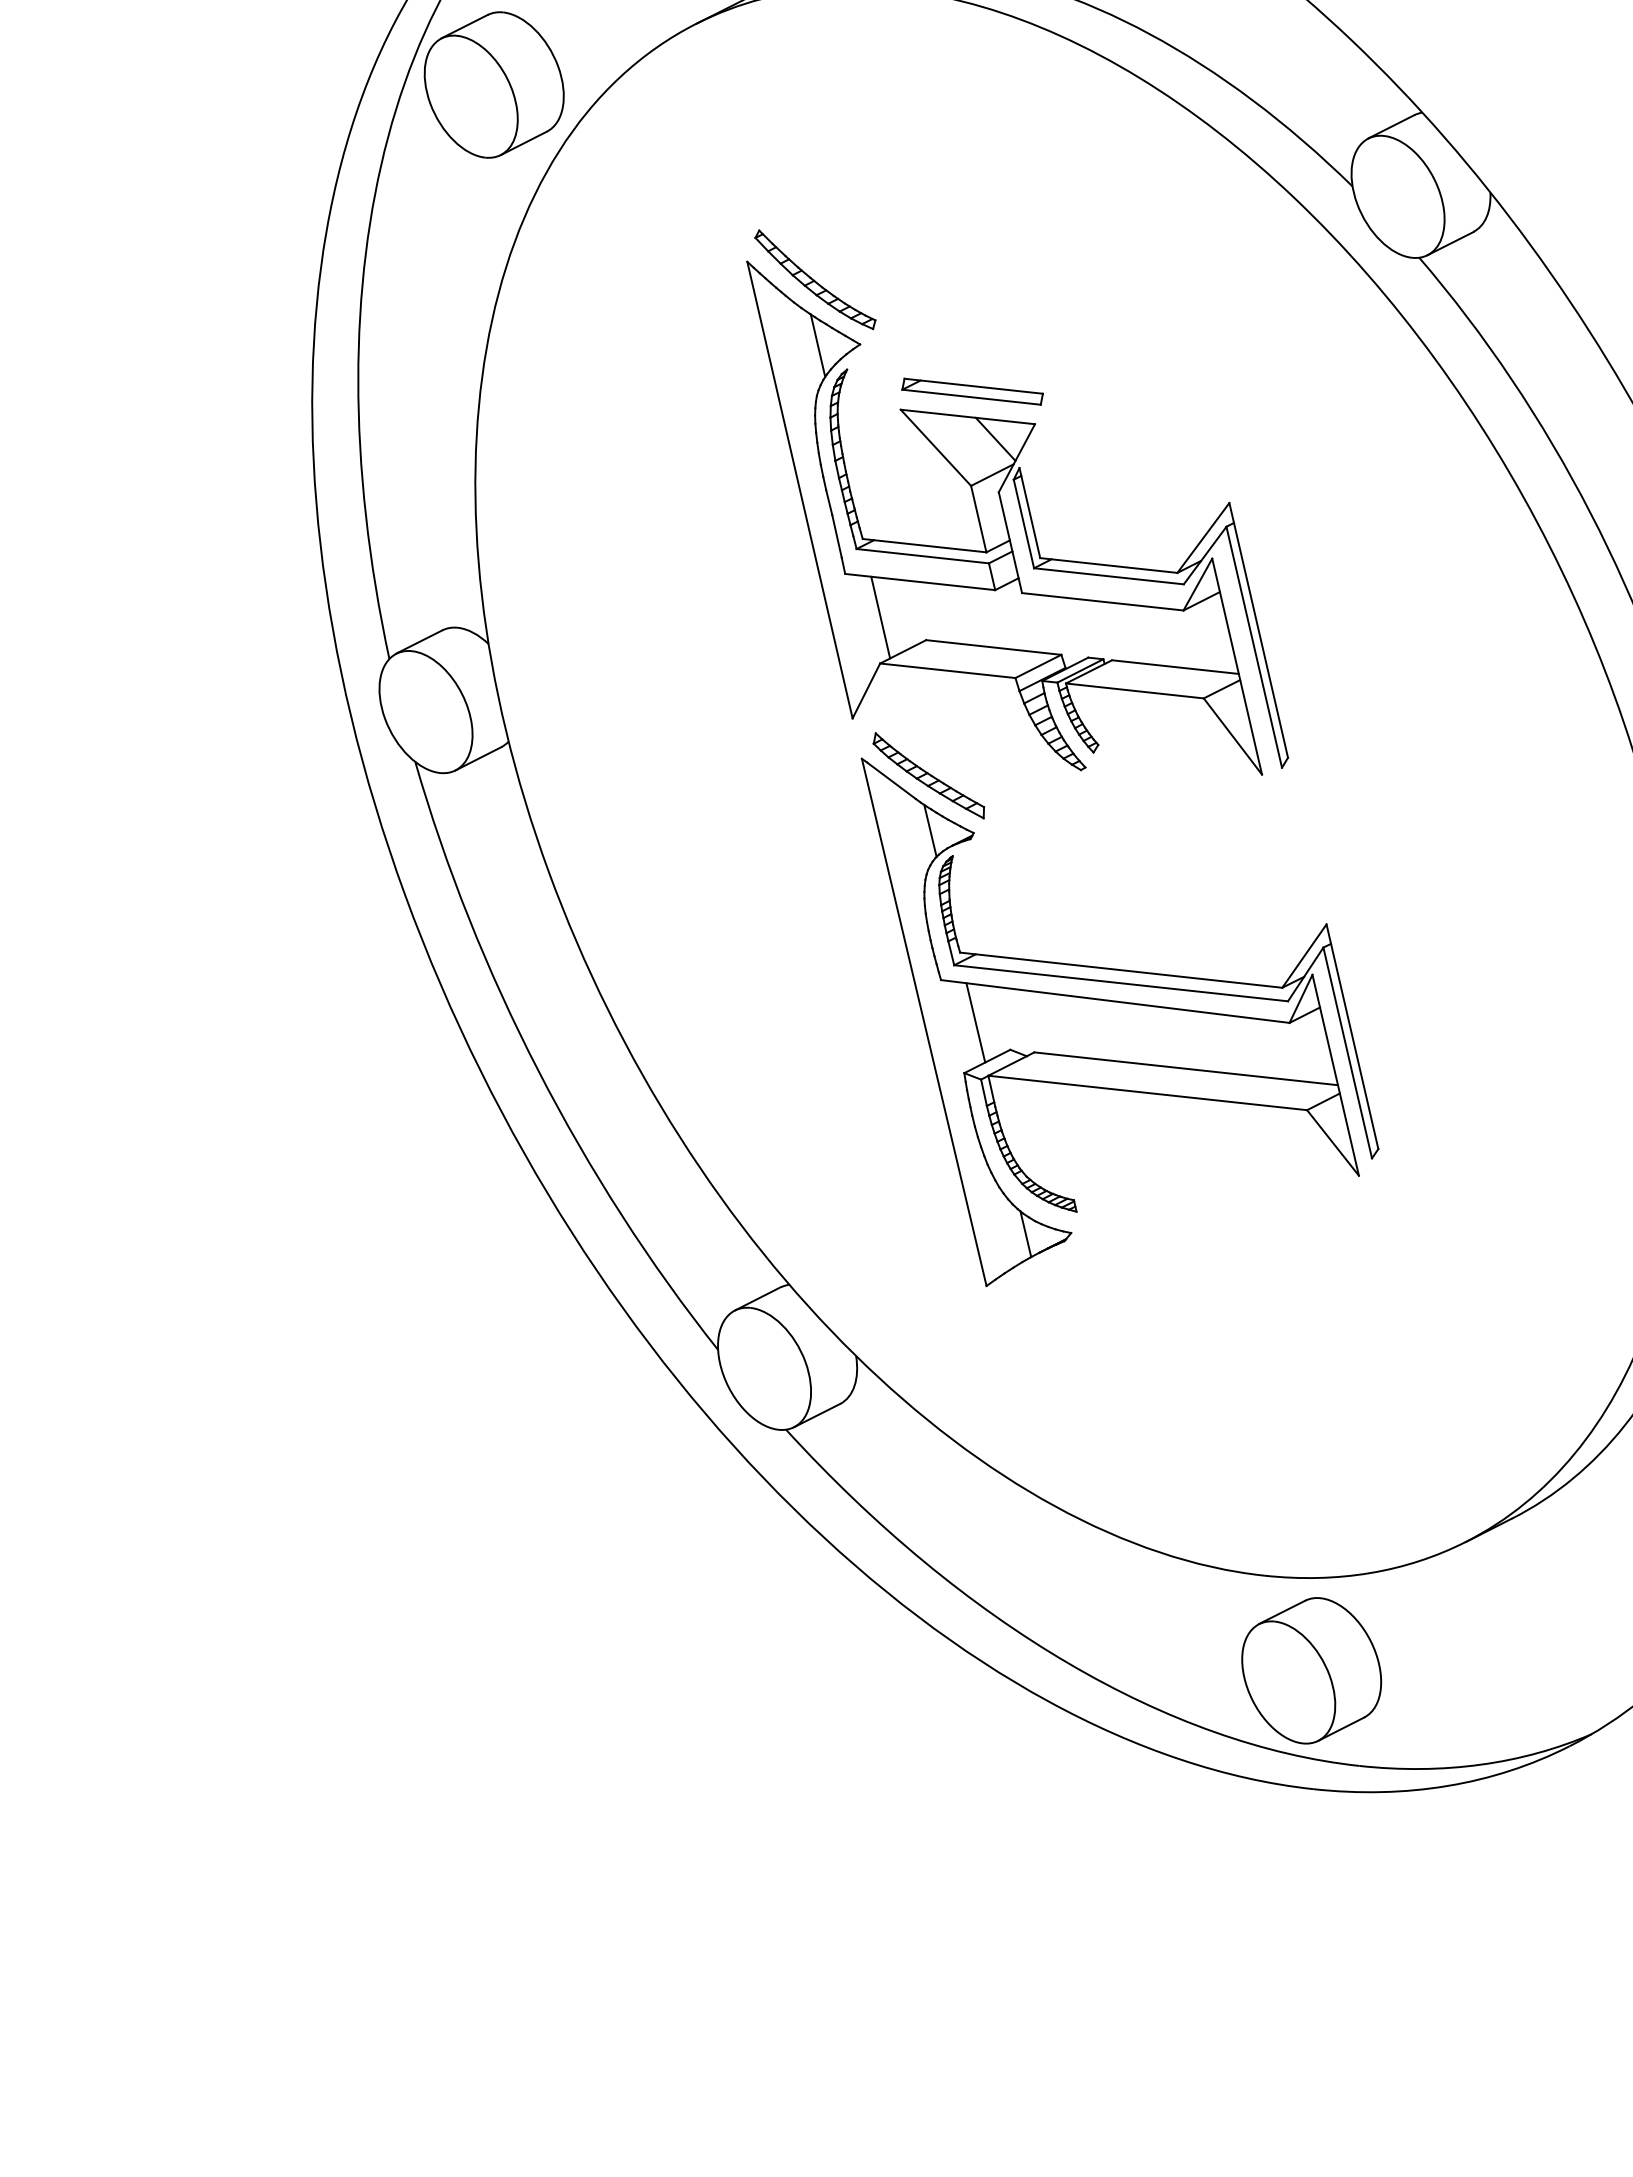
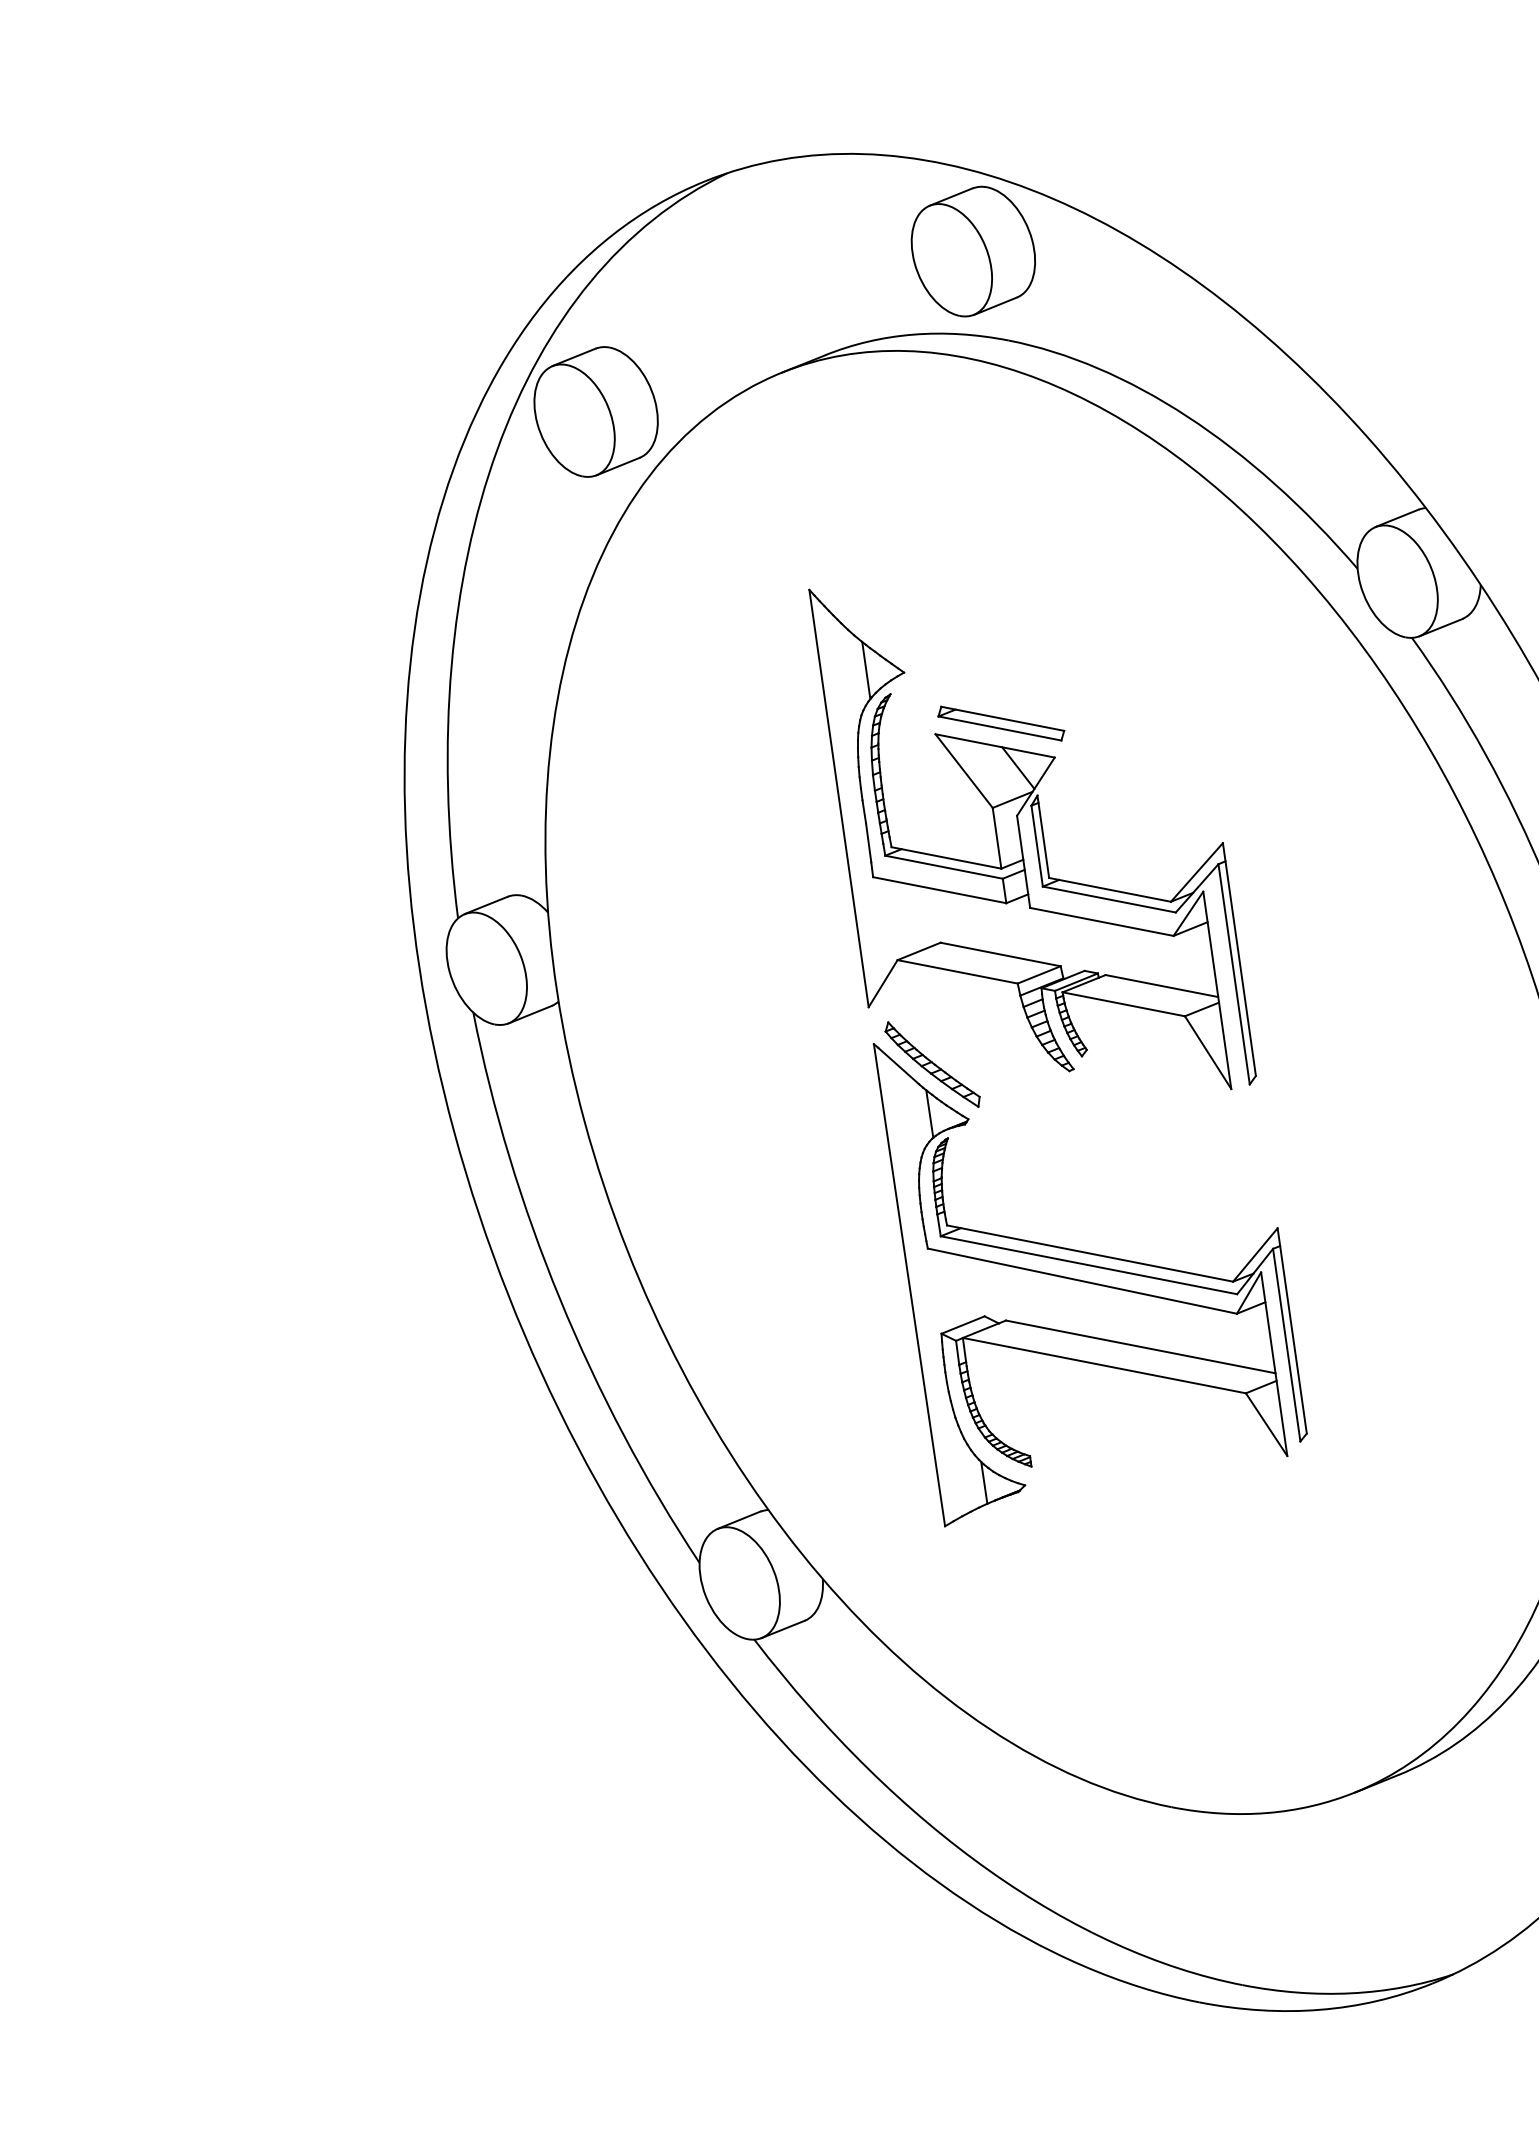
part: (814, 279) -> (868, 610), removed
line: (880, 617) -> (901, 918), removed
line: (975, 1022) -> (955, 1289), removed
part: (1311, 1670) -> (1206, 1895), removed

